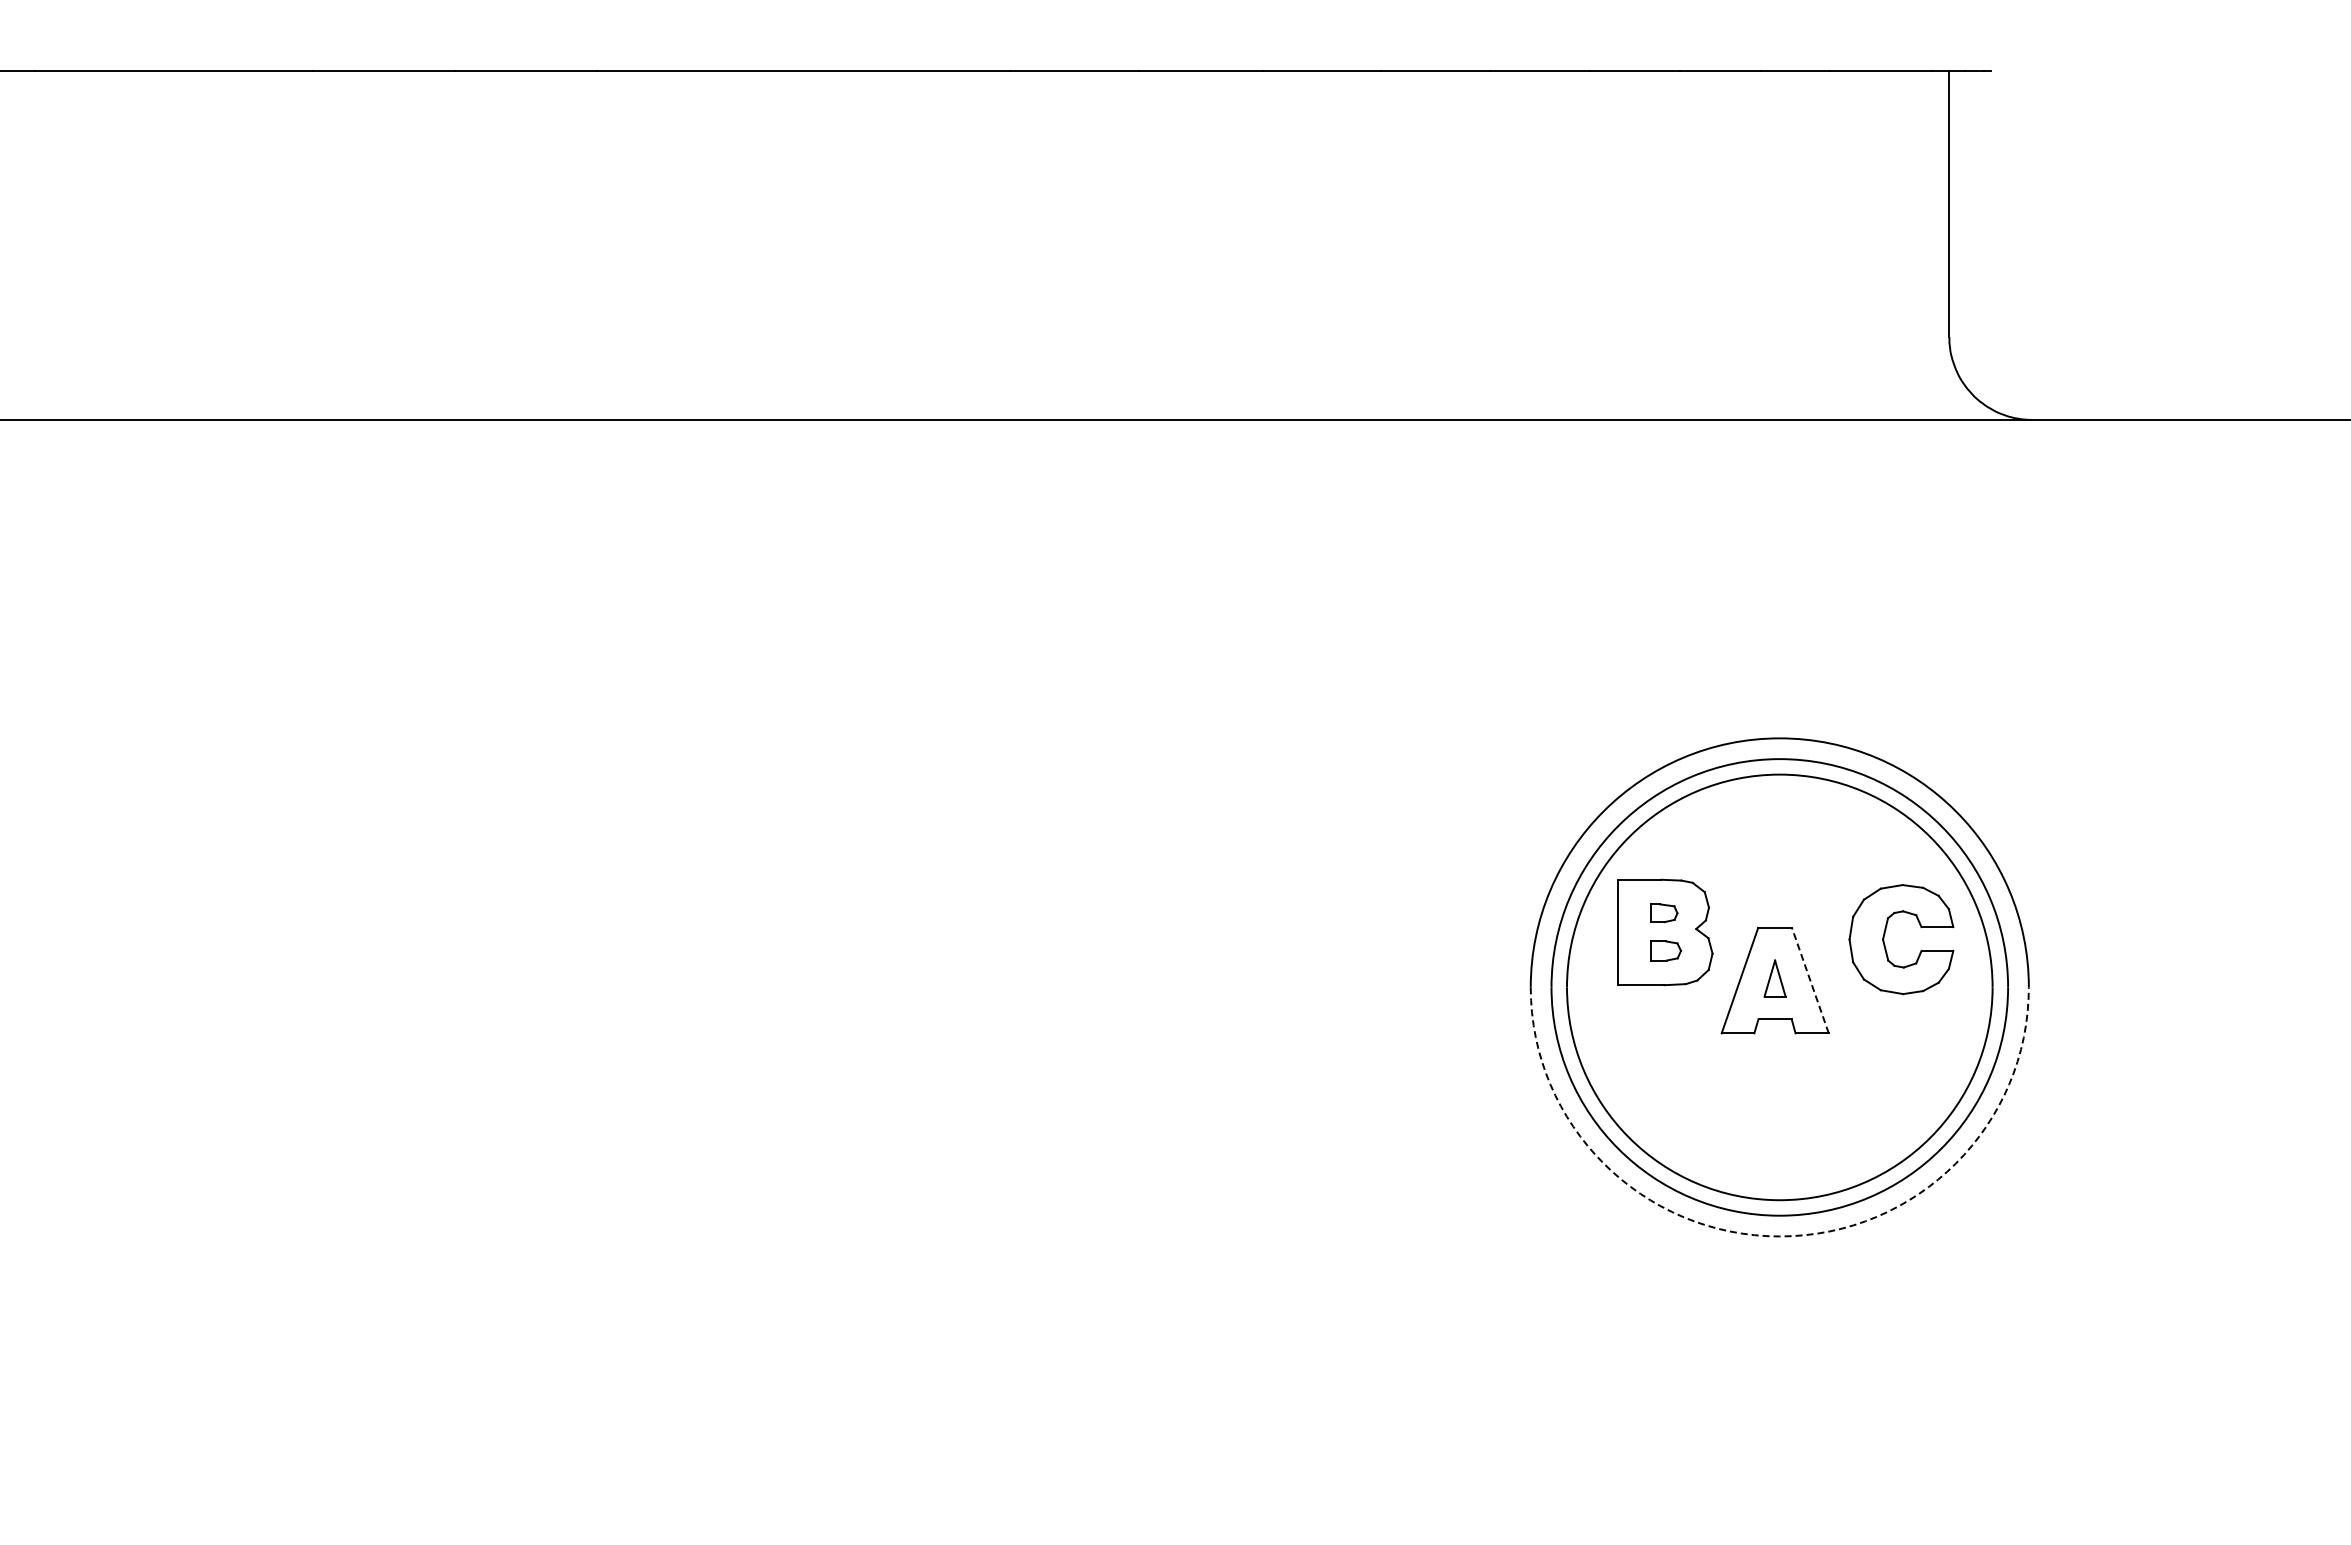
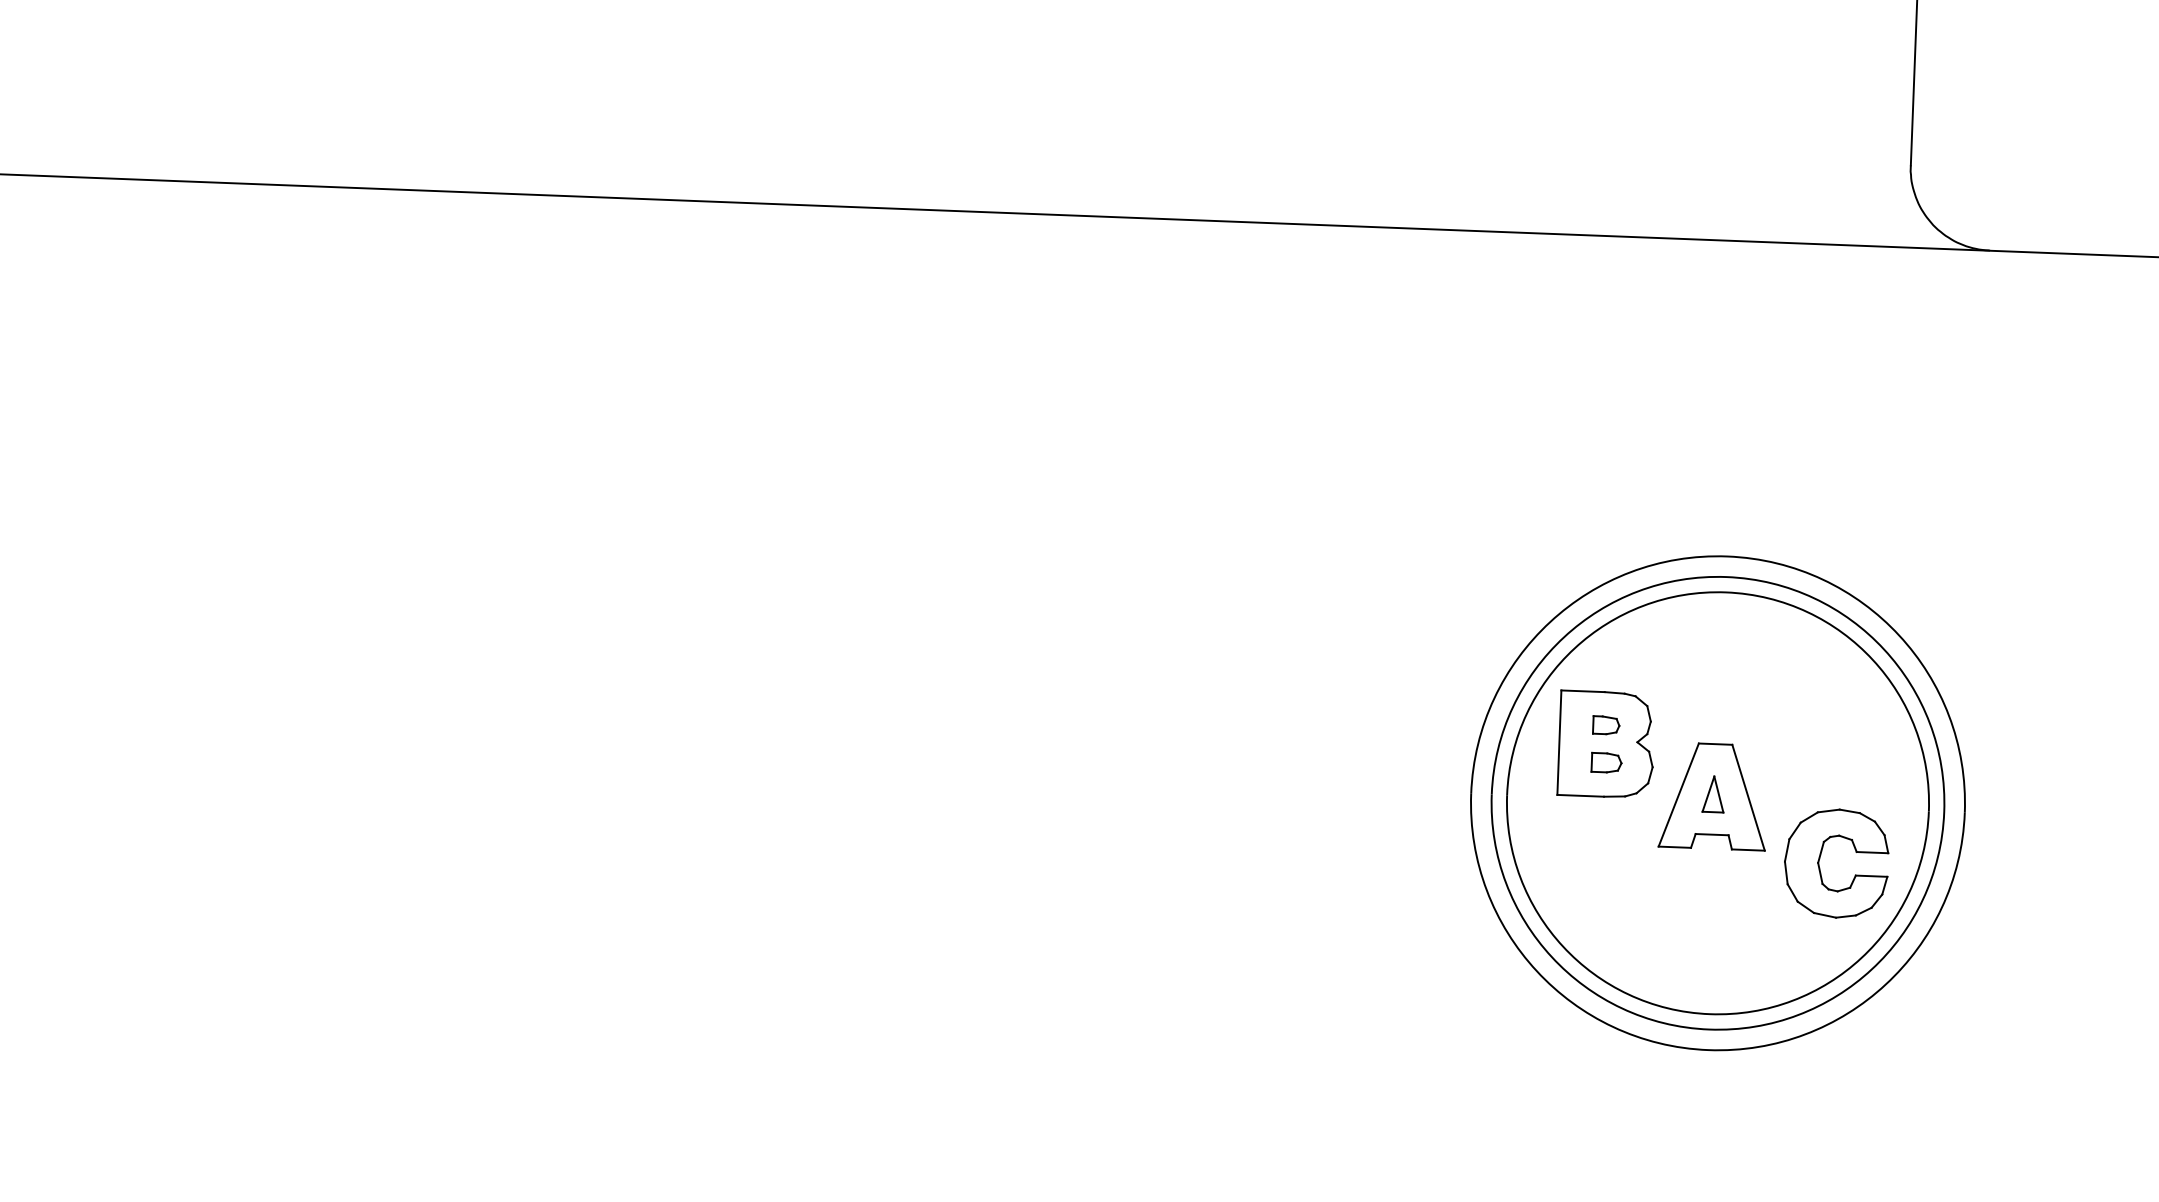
part: (1885, 934) -> (1820, 857), moved
line: (1810, 980) -> (1748, 797), dashed -> solid
arc: (1779, 1236) -> (1708, 1050), dashed -> solid

